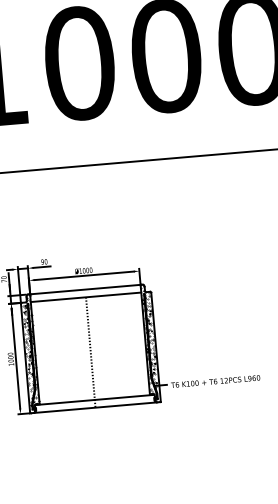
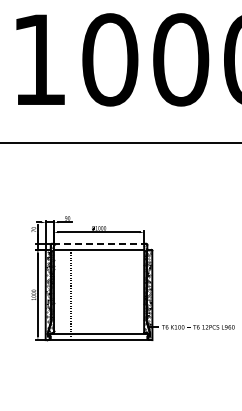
line: (85, 289) -> (99, 243), solid -> dashed
line: (91, 351) -> (71, 294), moved

